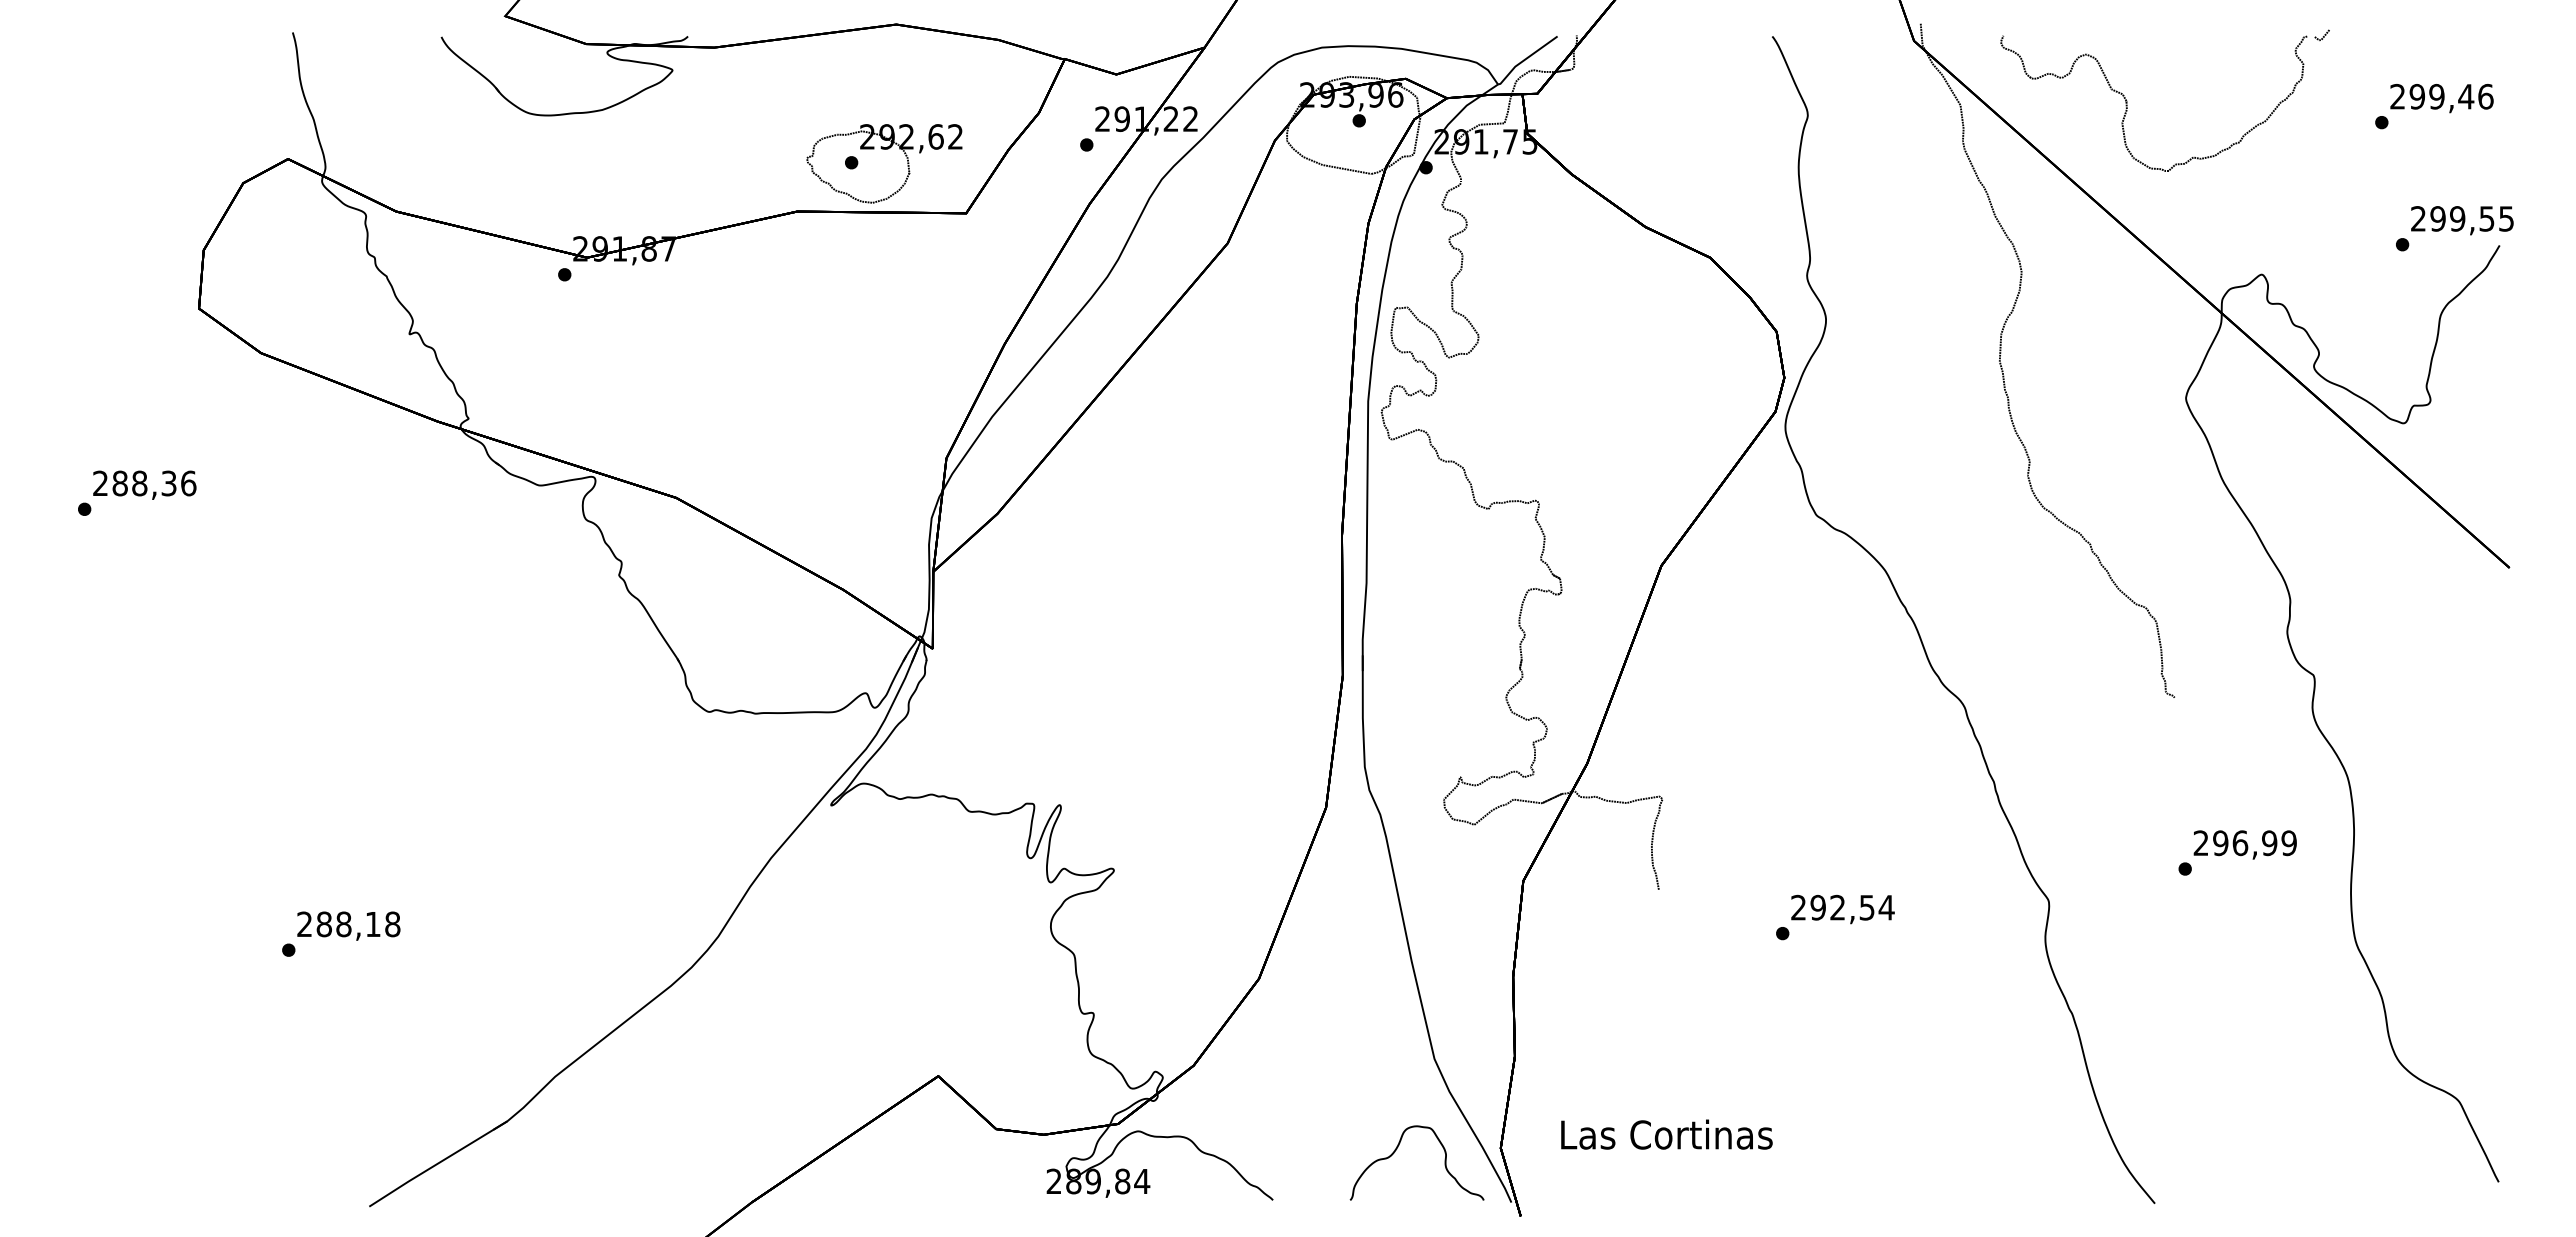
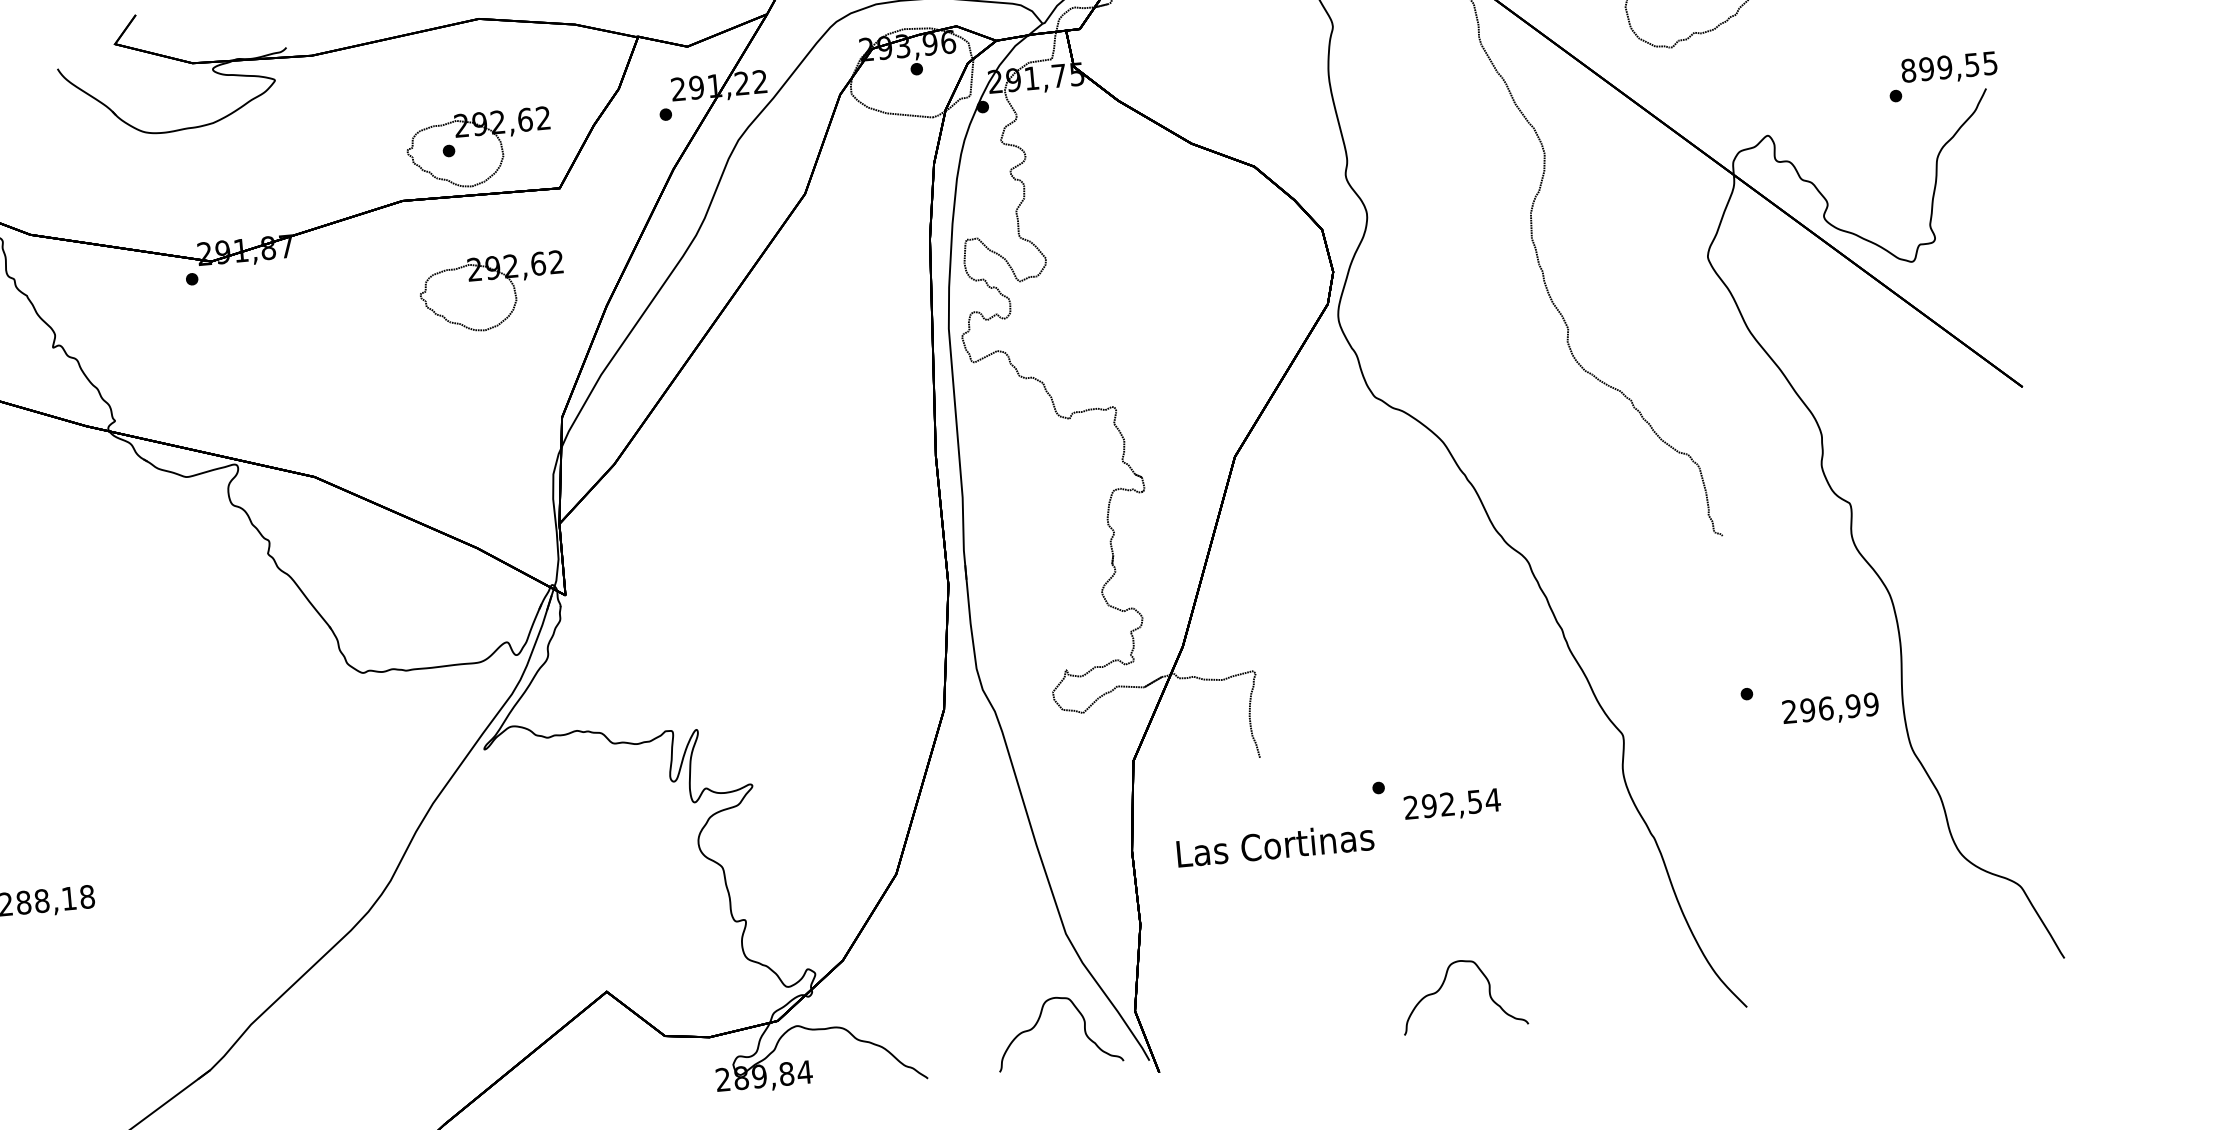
text: (2418, 218) -> (1908, 70), 299,55 -> 899,55
part: (884, 304) -> (491, 279), added
text: (2244, 844) -> (1830, 709), moved
text: (1842, 909) -> (1452, 805), moved
text: (1666, 1134) -> (1275, 845), moved
curve: (1833, 1149) -> (1444, 984), added

